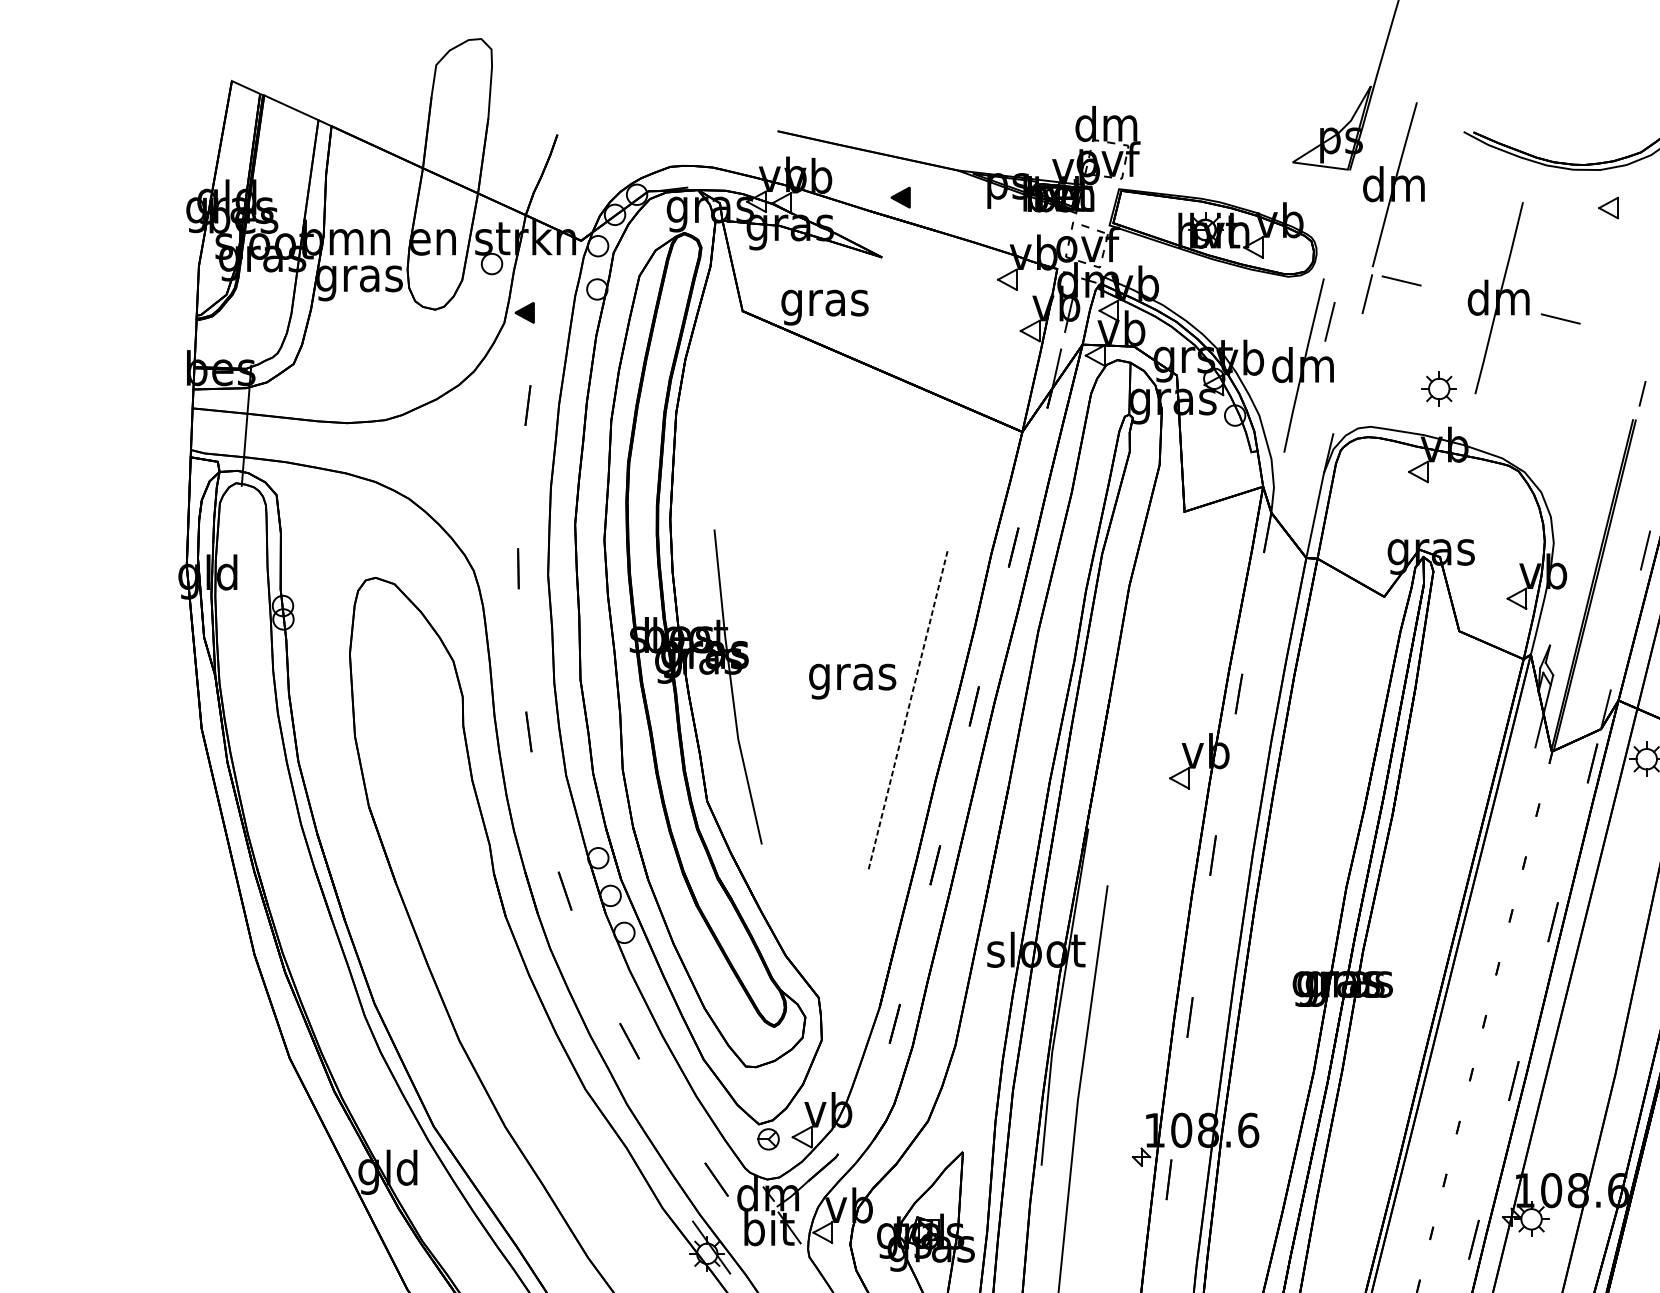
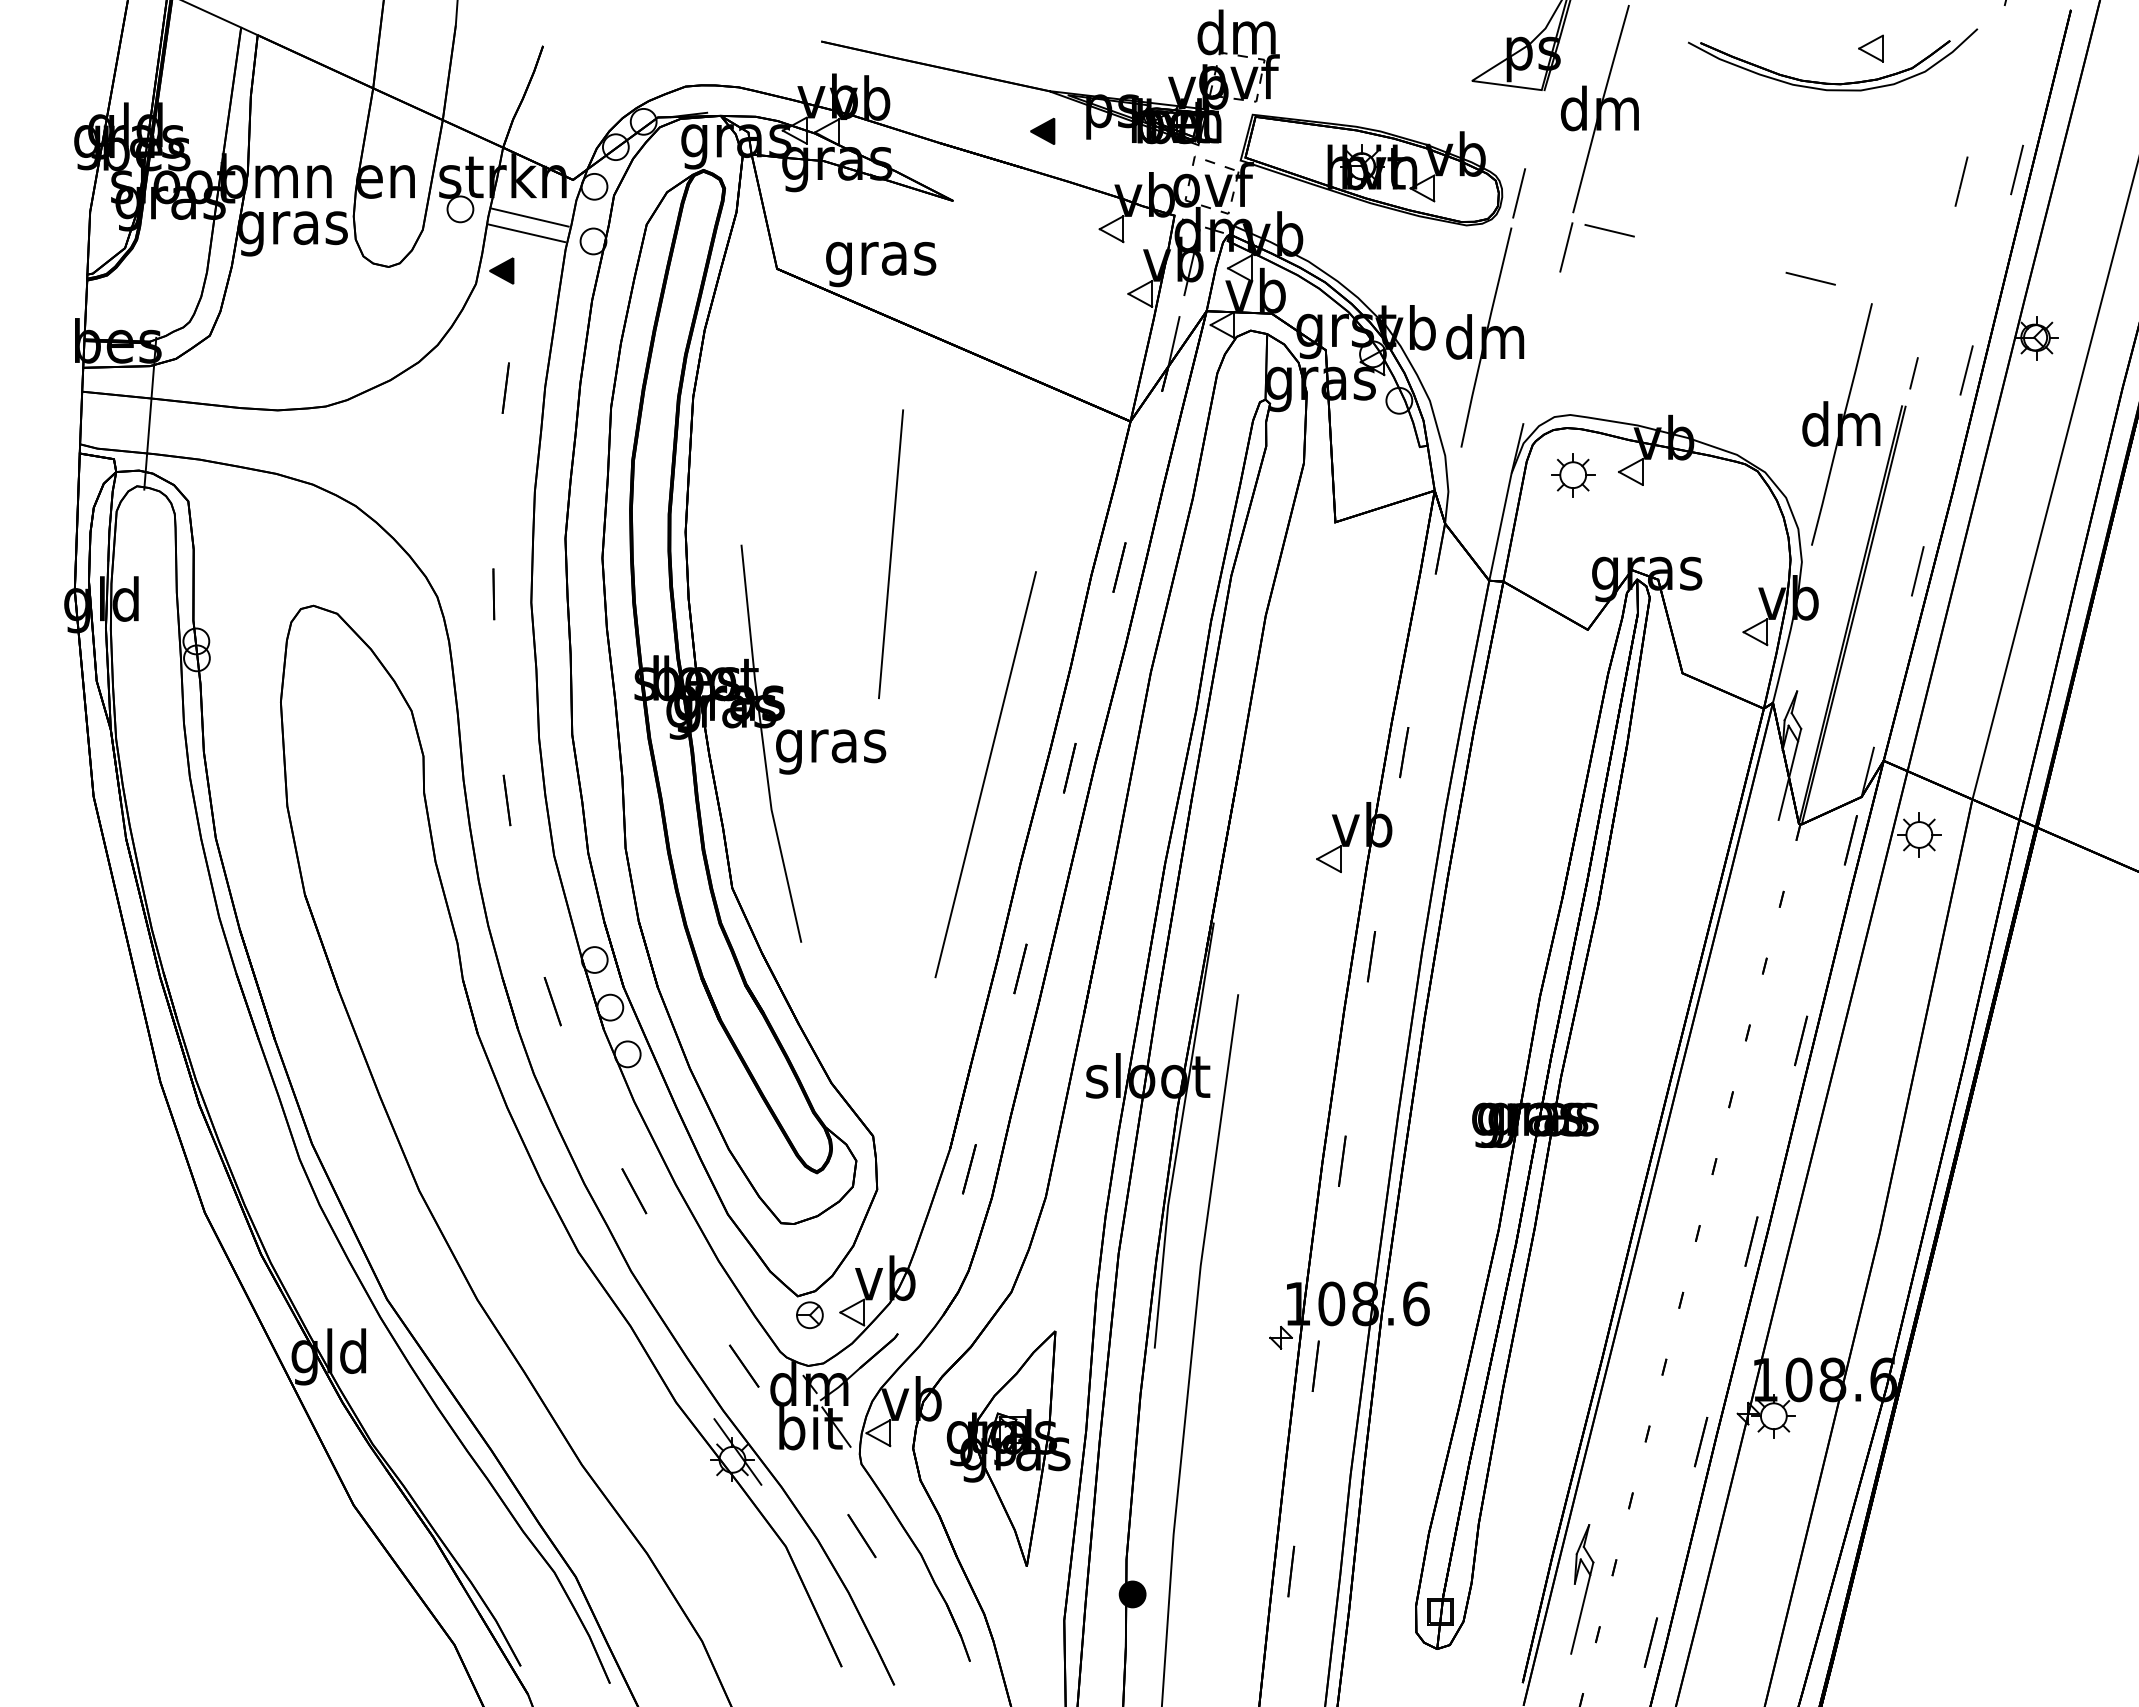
part: (900, 196) -> (1042, 130), moved
part: (1608, 207) -> (1870, 48), moved
line: (546, 270) -> (529, 217), added
line: (544, 283) -> (526, 233), added
part: (1498, 298) -> (1841, 424), moved
line: (1329, 321) -> (1518, 193), moved
part: (1439, 389) -> (1573, 475), moved
line: (832, 537) -> (890, 554), added
text: (852, 681) -> (831, 751), moved
line: (907, 711) -> (985, 774), dashed -> solid

